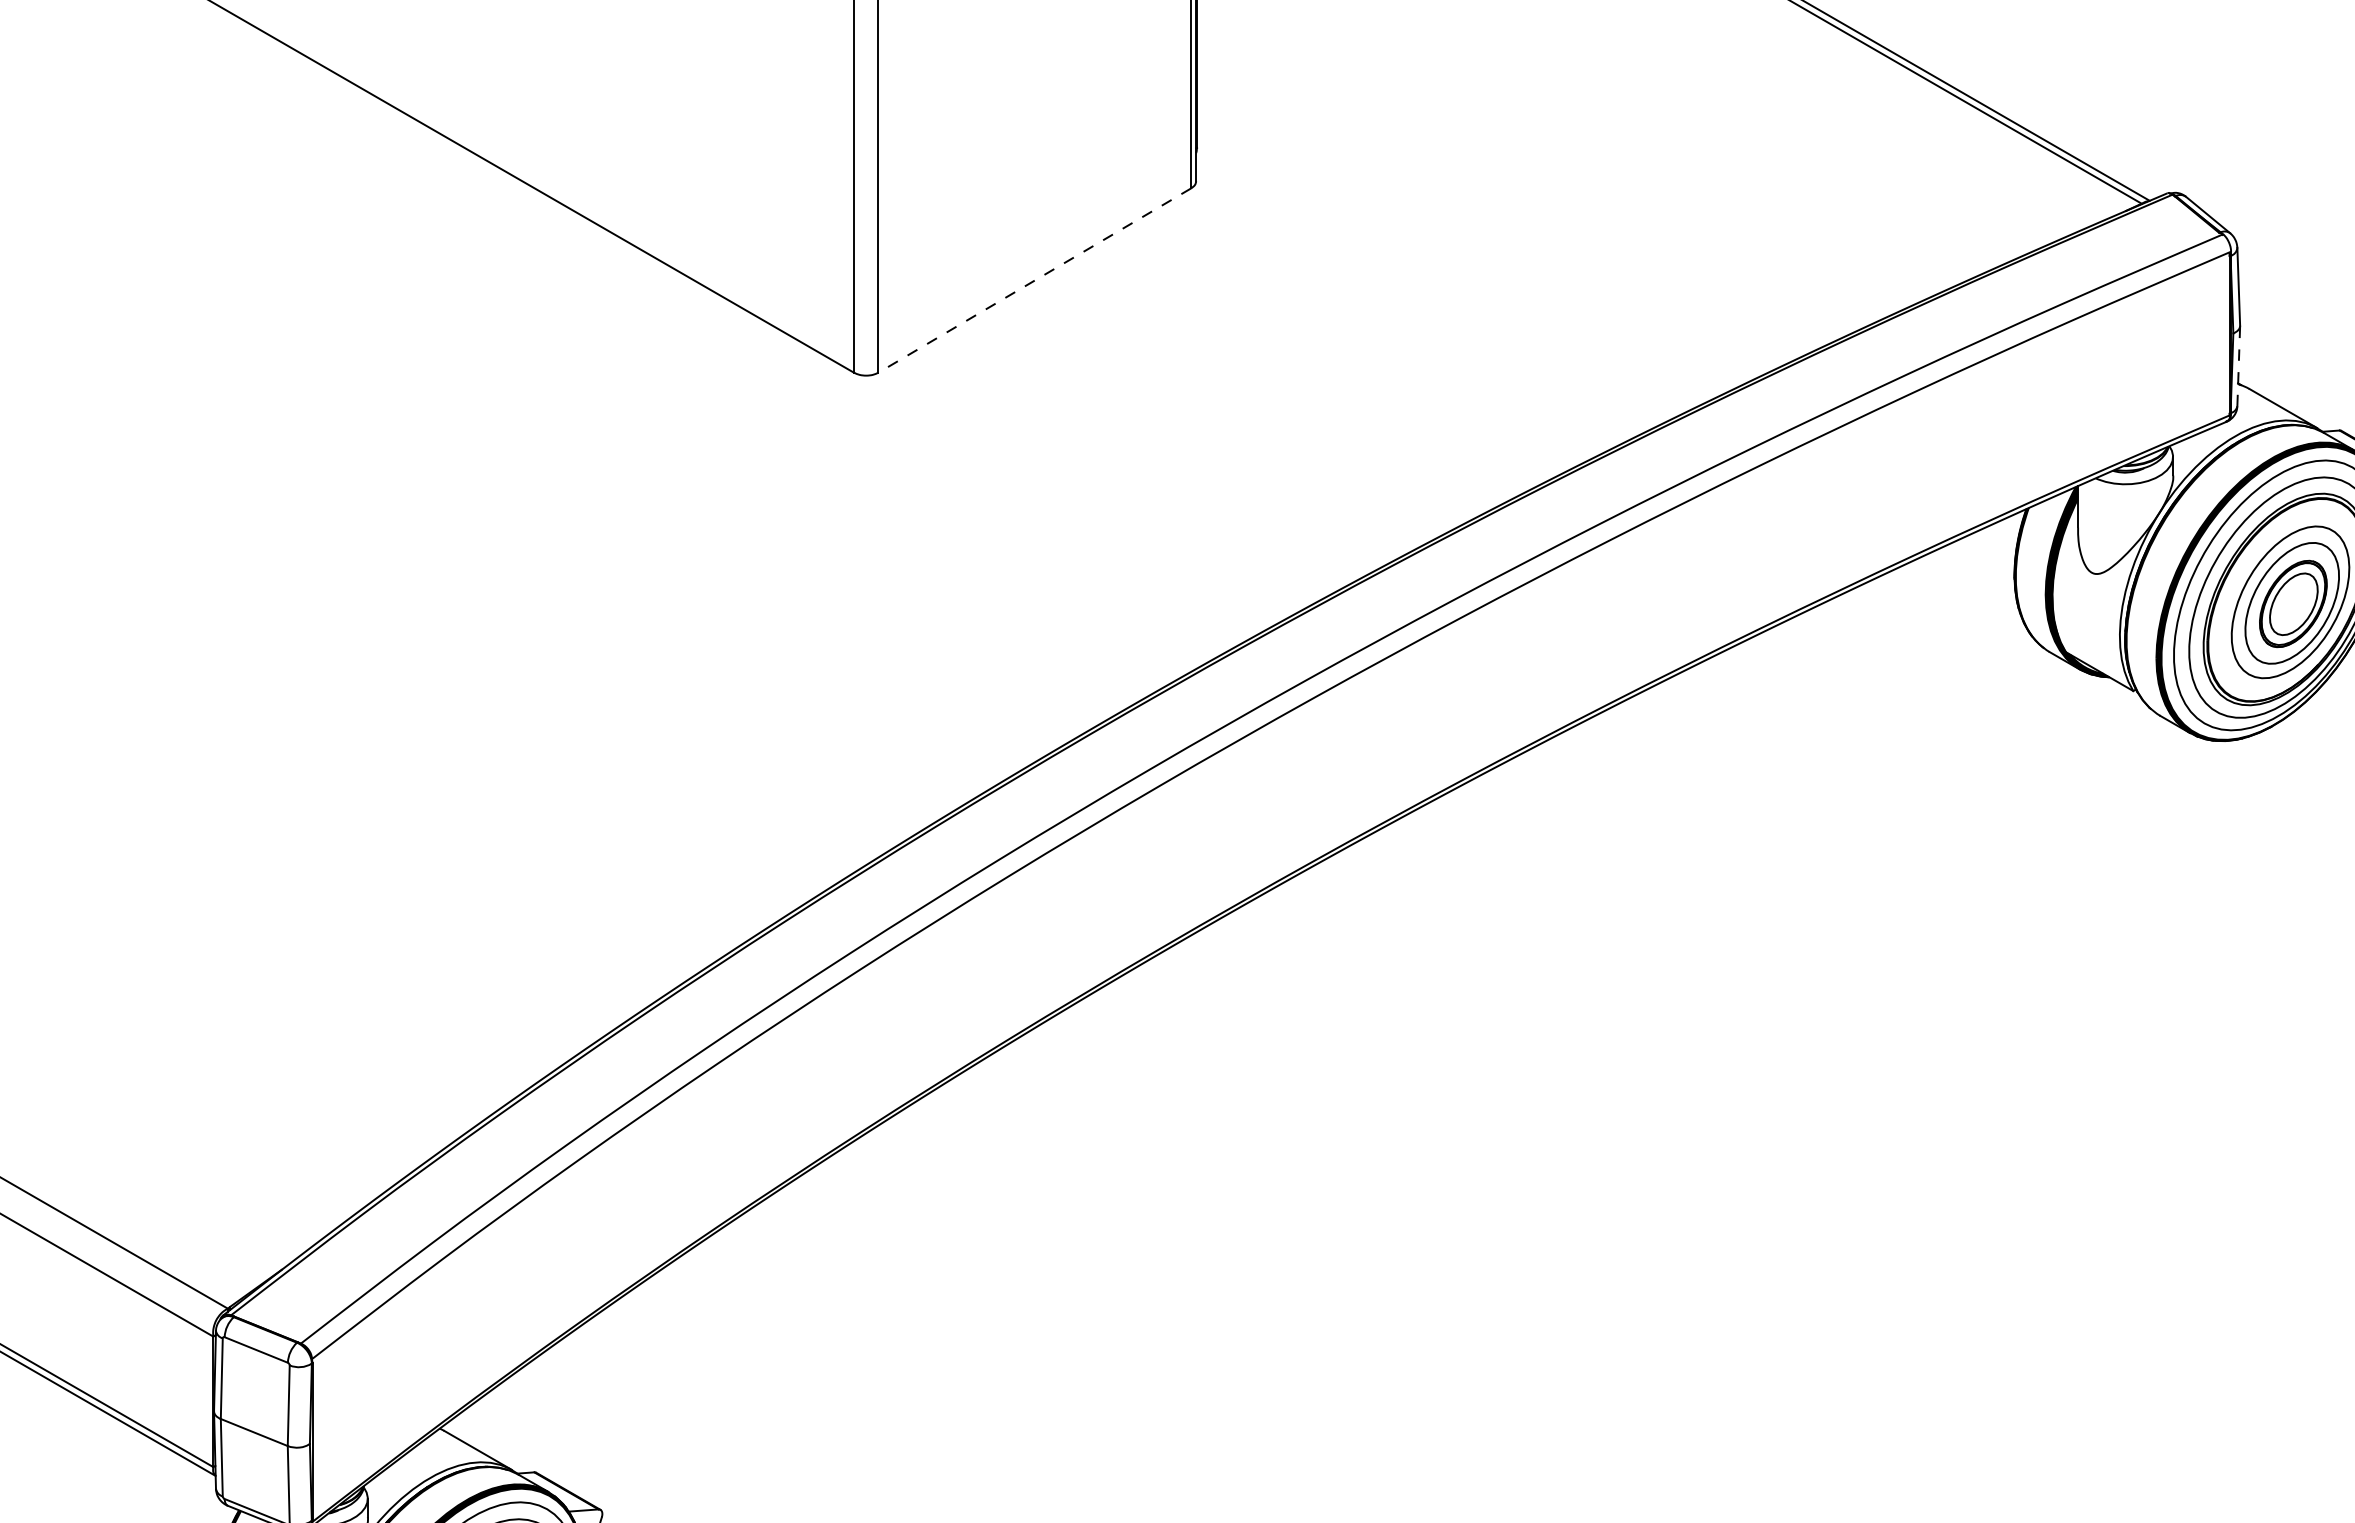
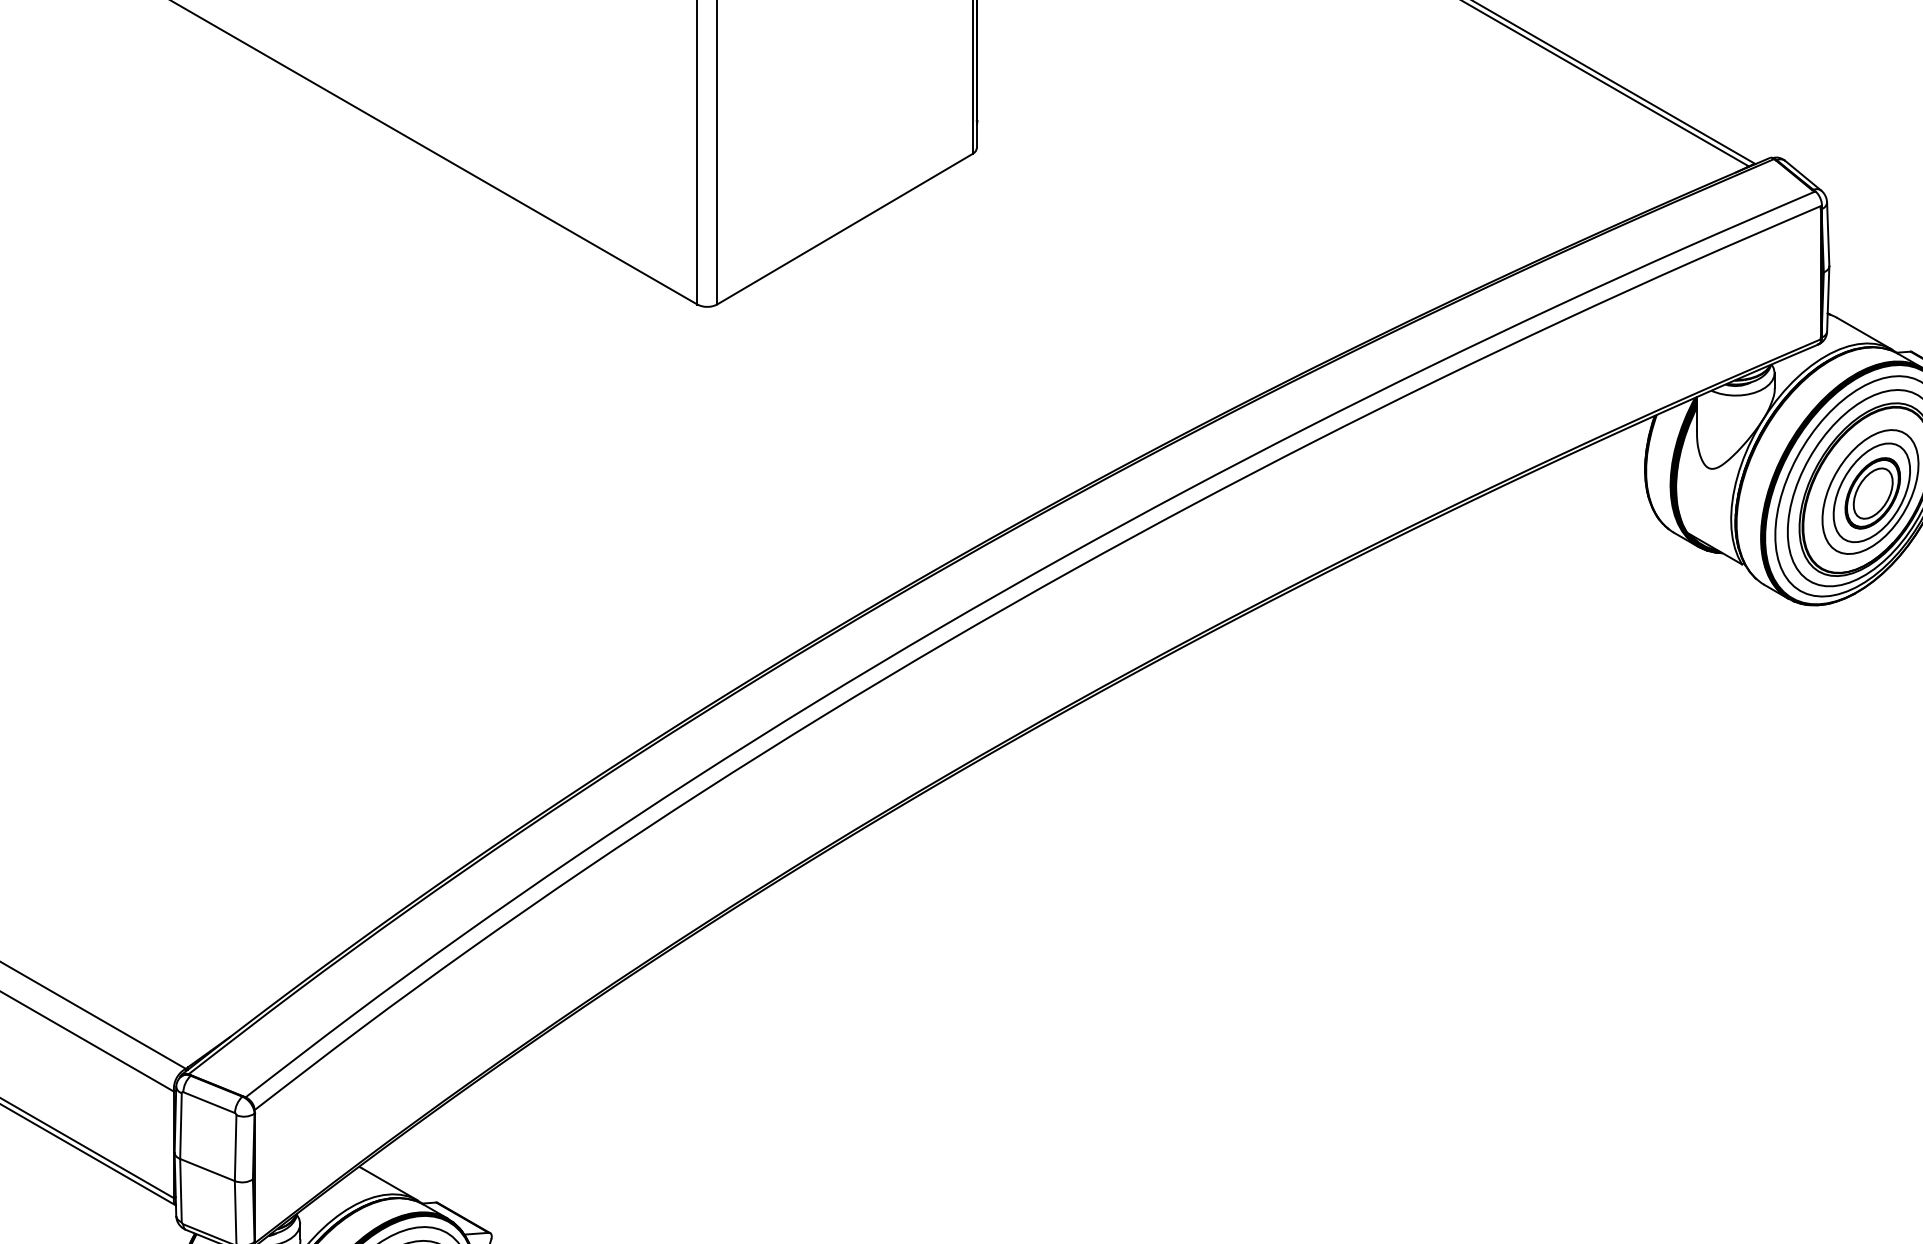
line: (1034, 280) -> (844, 229), dashed -> solid
line: (2238, 365) -> (1828, 298), dashed -> solid

